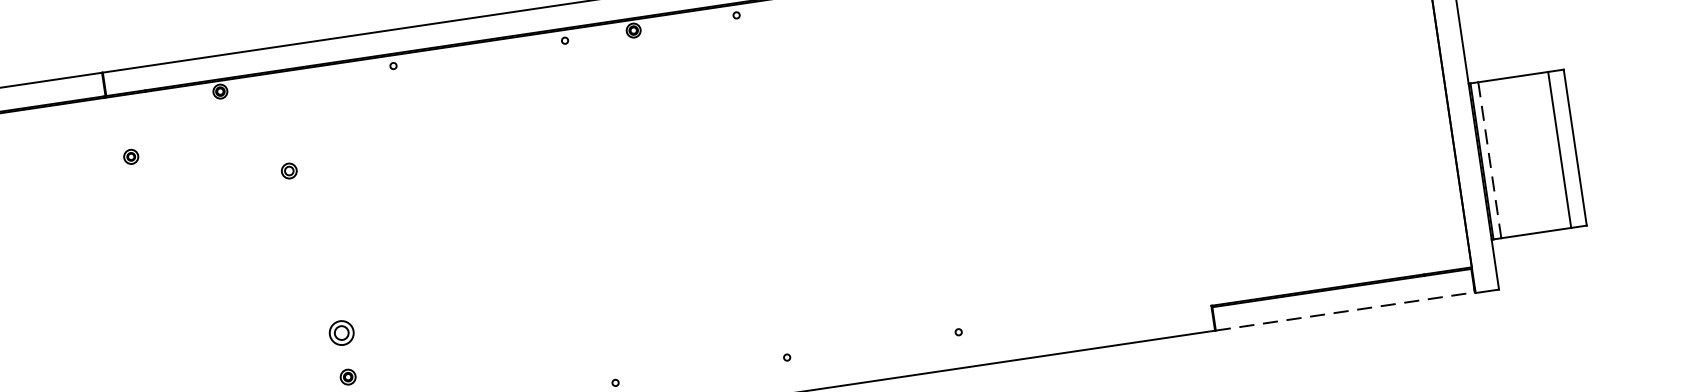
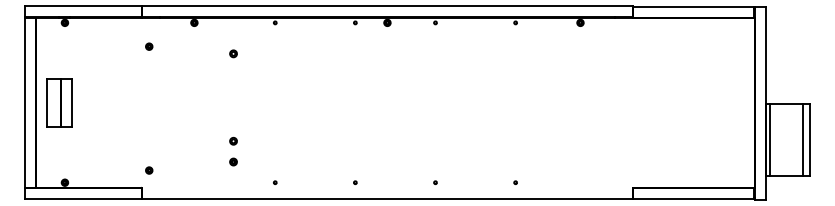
line: (1490, 161) -> (770, 140), dashed -> solid
part: (289, 170) -> (233, 53), moved
line: (1346, 311) -> (694, 199), dashed -> solid
part: (341, 331) -> (233, 140), size x0.62

